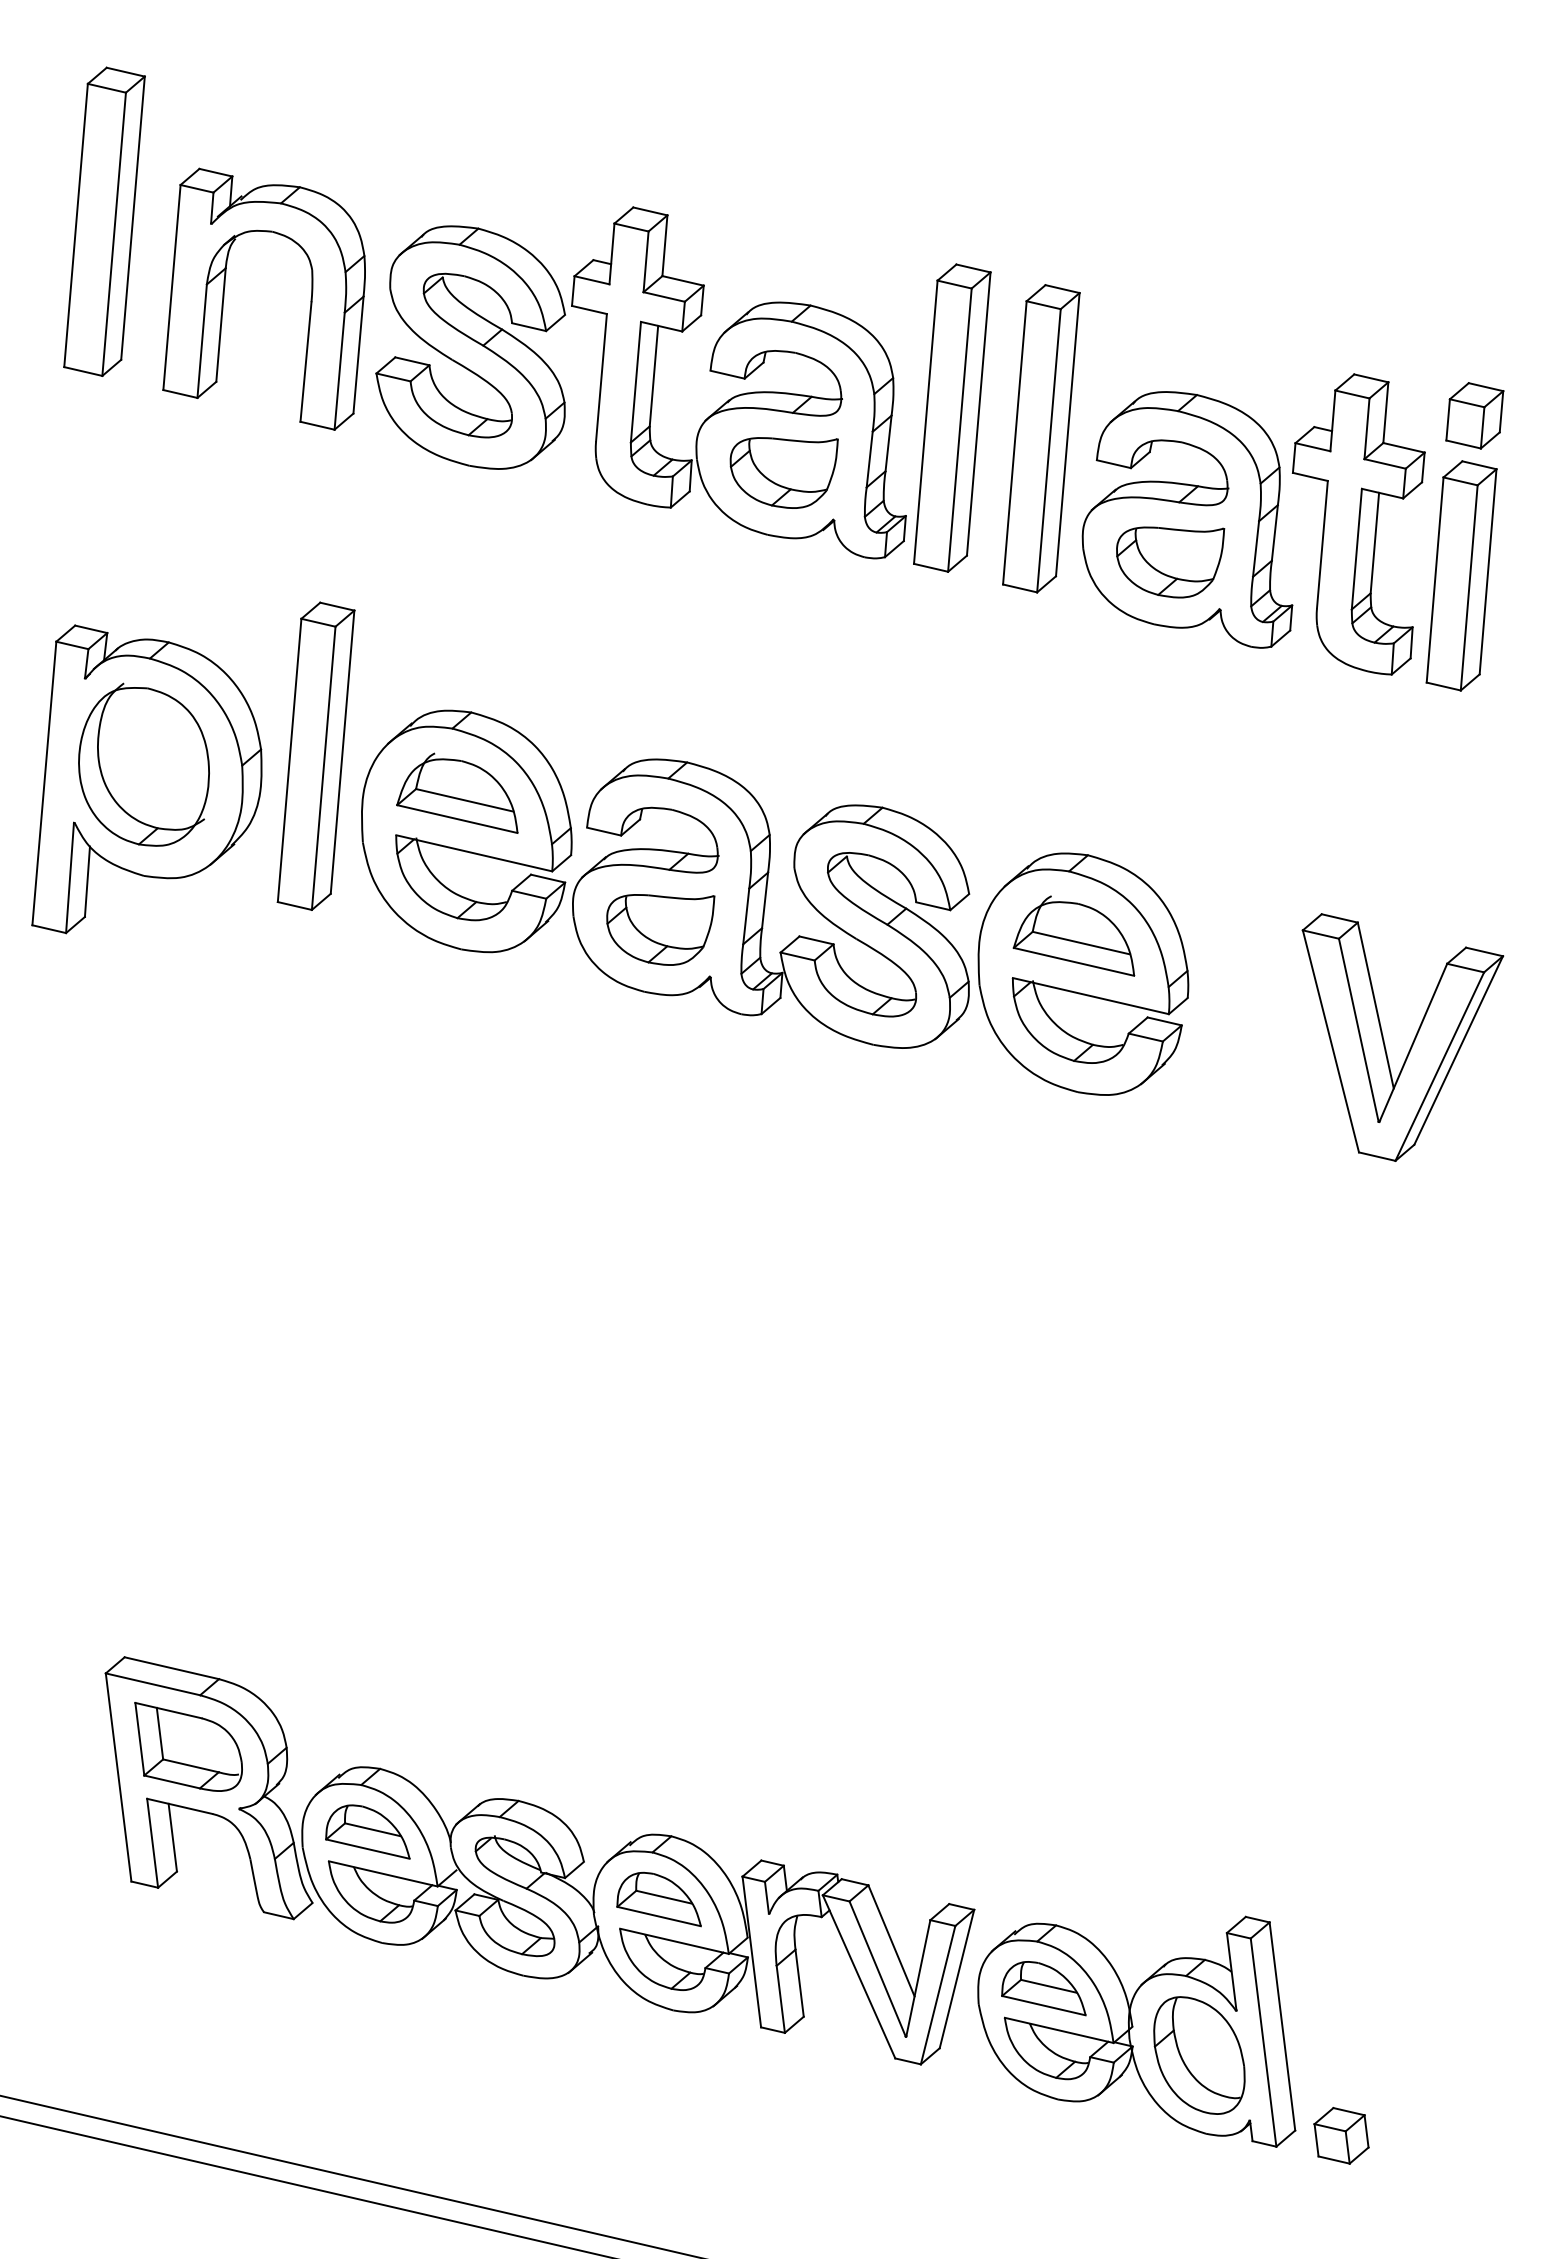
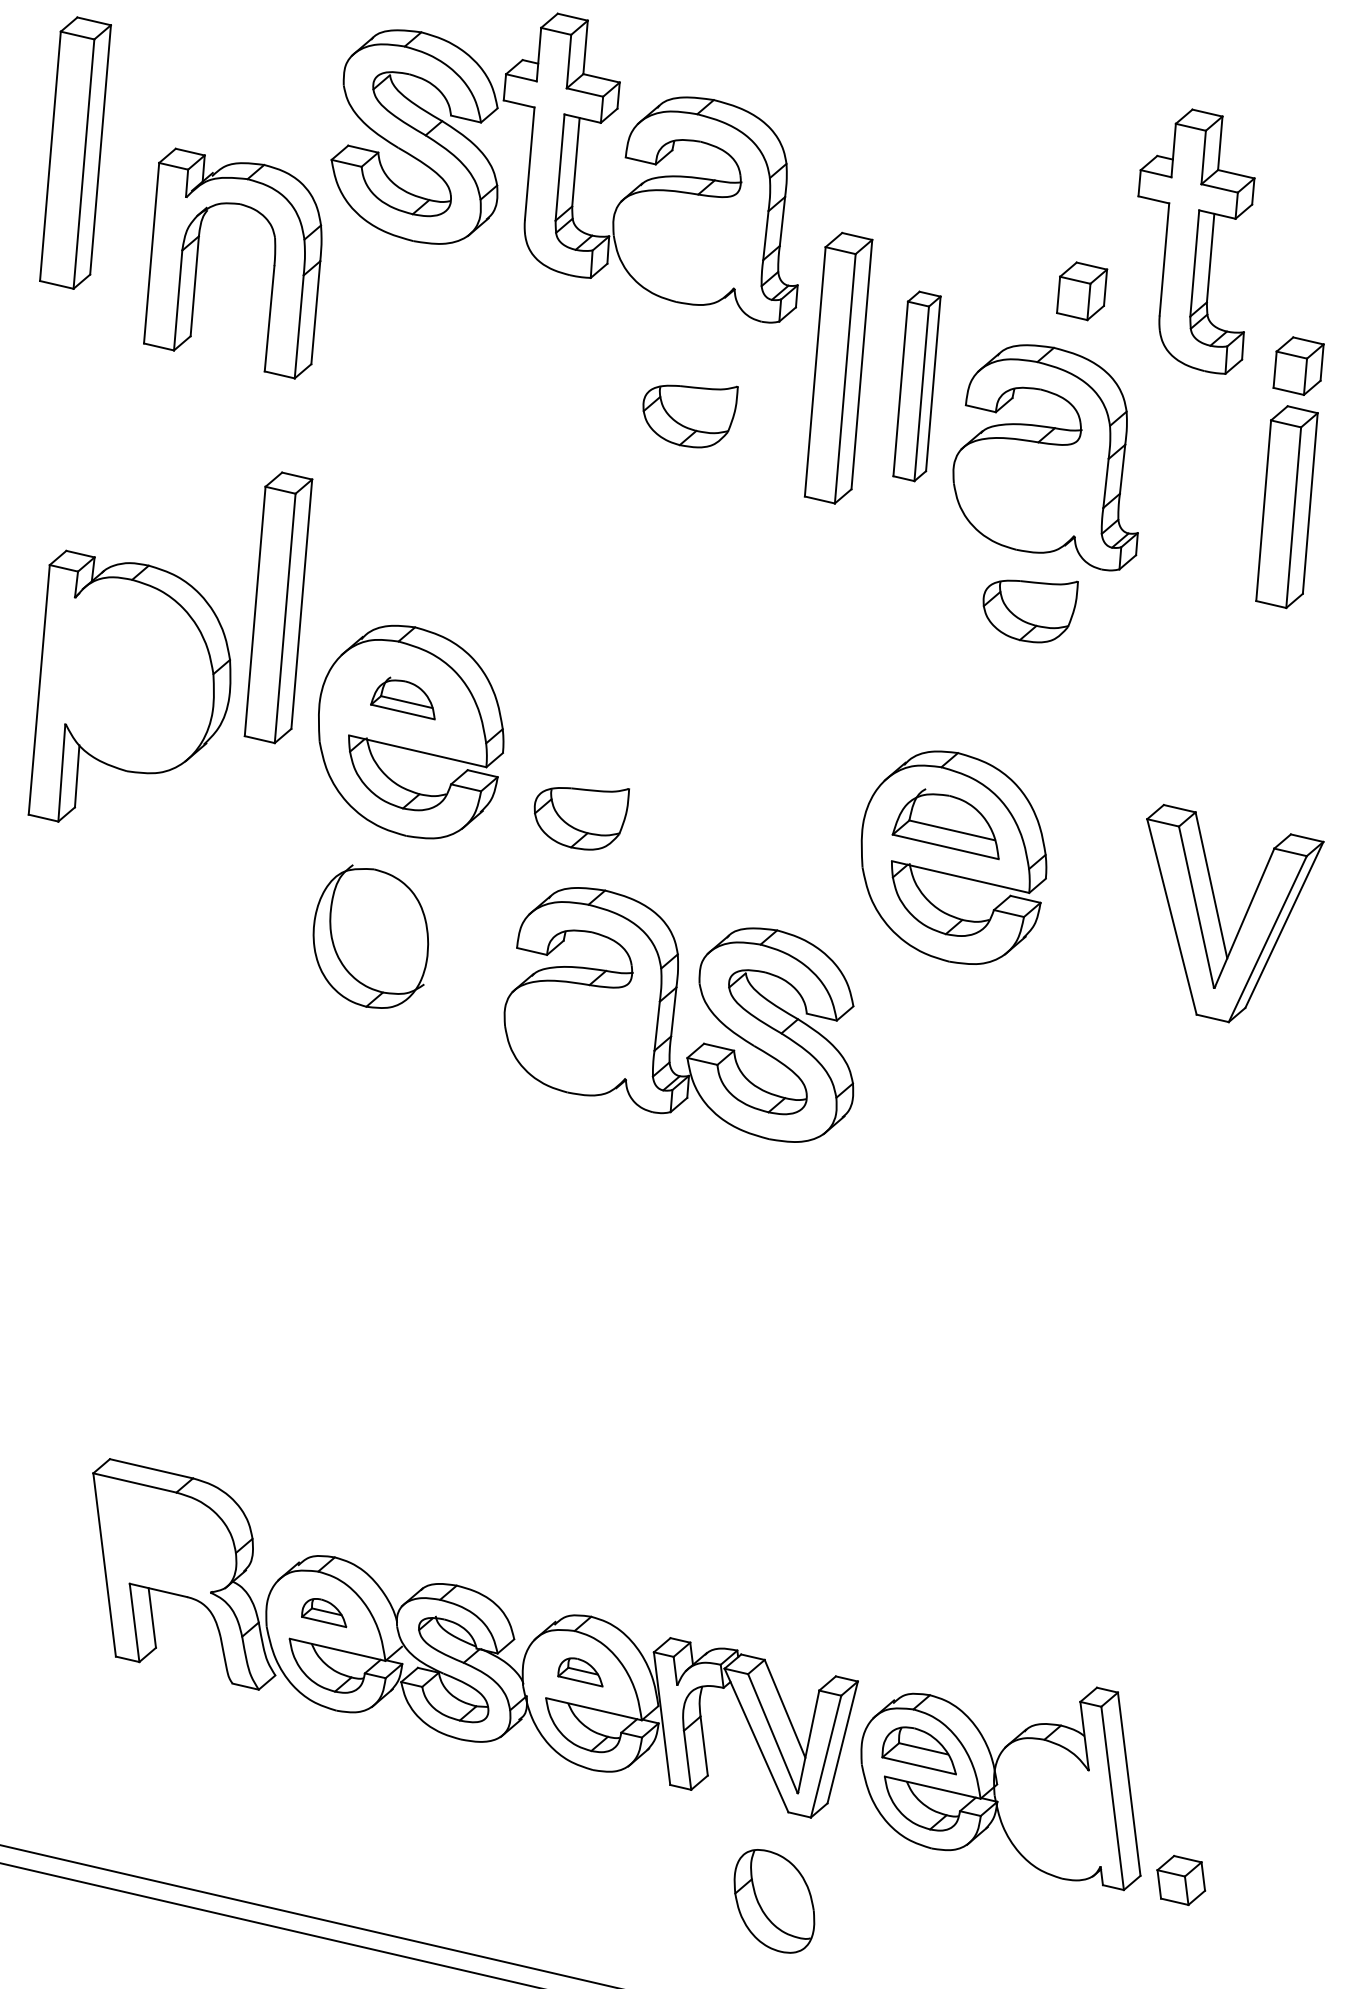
part: (104, 221) -> (75, 152), moved
part: (1228, 330) -> (1081, 291), added
part: (640, 382) -> (564, 167), moved
part: (1041, 438) -> (917, 386), size x0.7
part: (1358, 524) -> (1196, 241), moved
part: (1170, 562) -> (1030, 611), moved
part: (315, 755) -> (277, 607), moved
part: (143, 764) -> (370, 936), moved
part: (457, 792) -> (402, 697), size x0.6
part: (771, 903) -> (679, 1014), moved
part: (188, 1746) -> (166, 1537), removed
part: (367, 1831) -> (323, 1612), size x0.6
part: (658, 1899) -> (579, 1672), size x0.6
part: (1199, 2055) -> (774, 1901), moved

